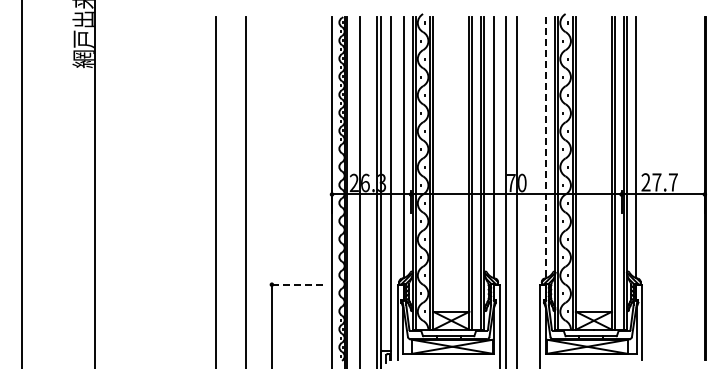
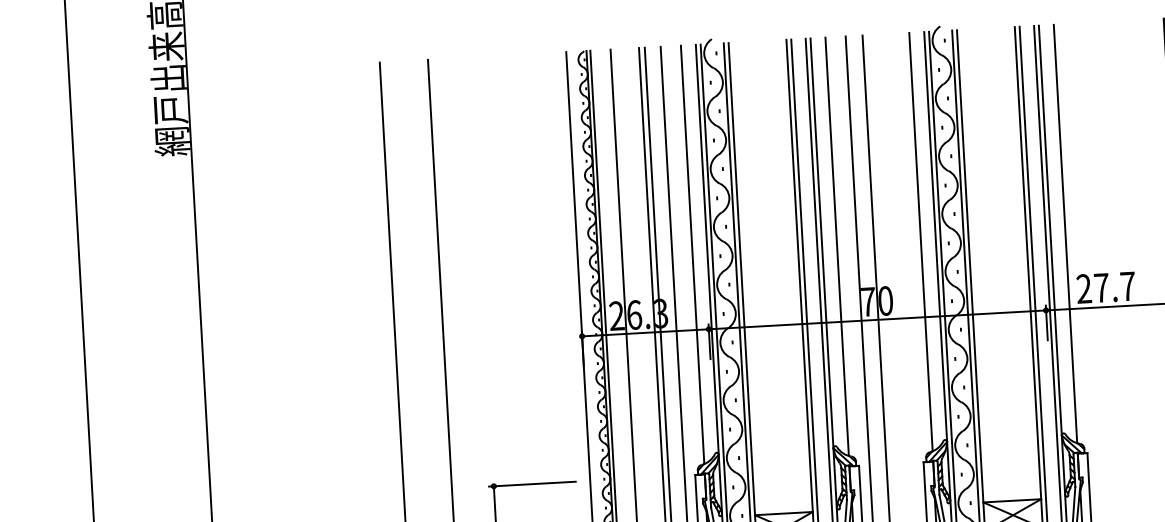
line: (546, 147) -> (921, 241), dashed -> solid
line: (295, 284) -> (531, 483), dashed -> solid

